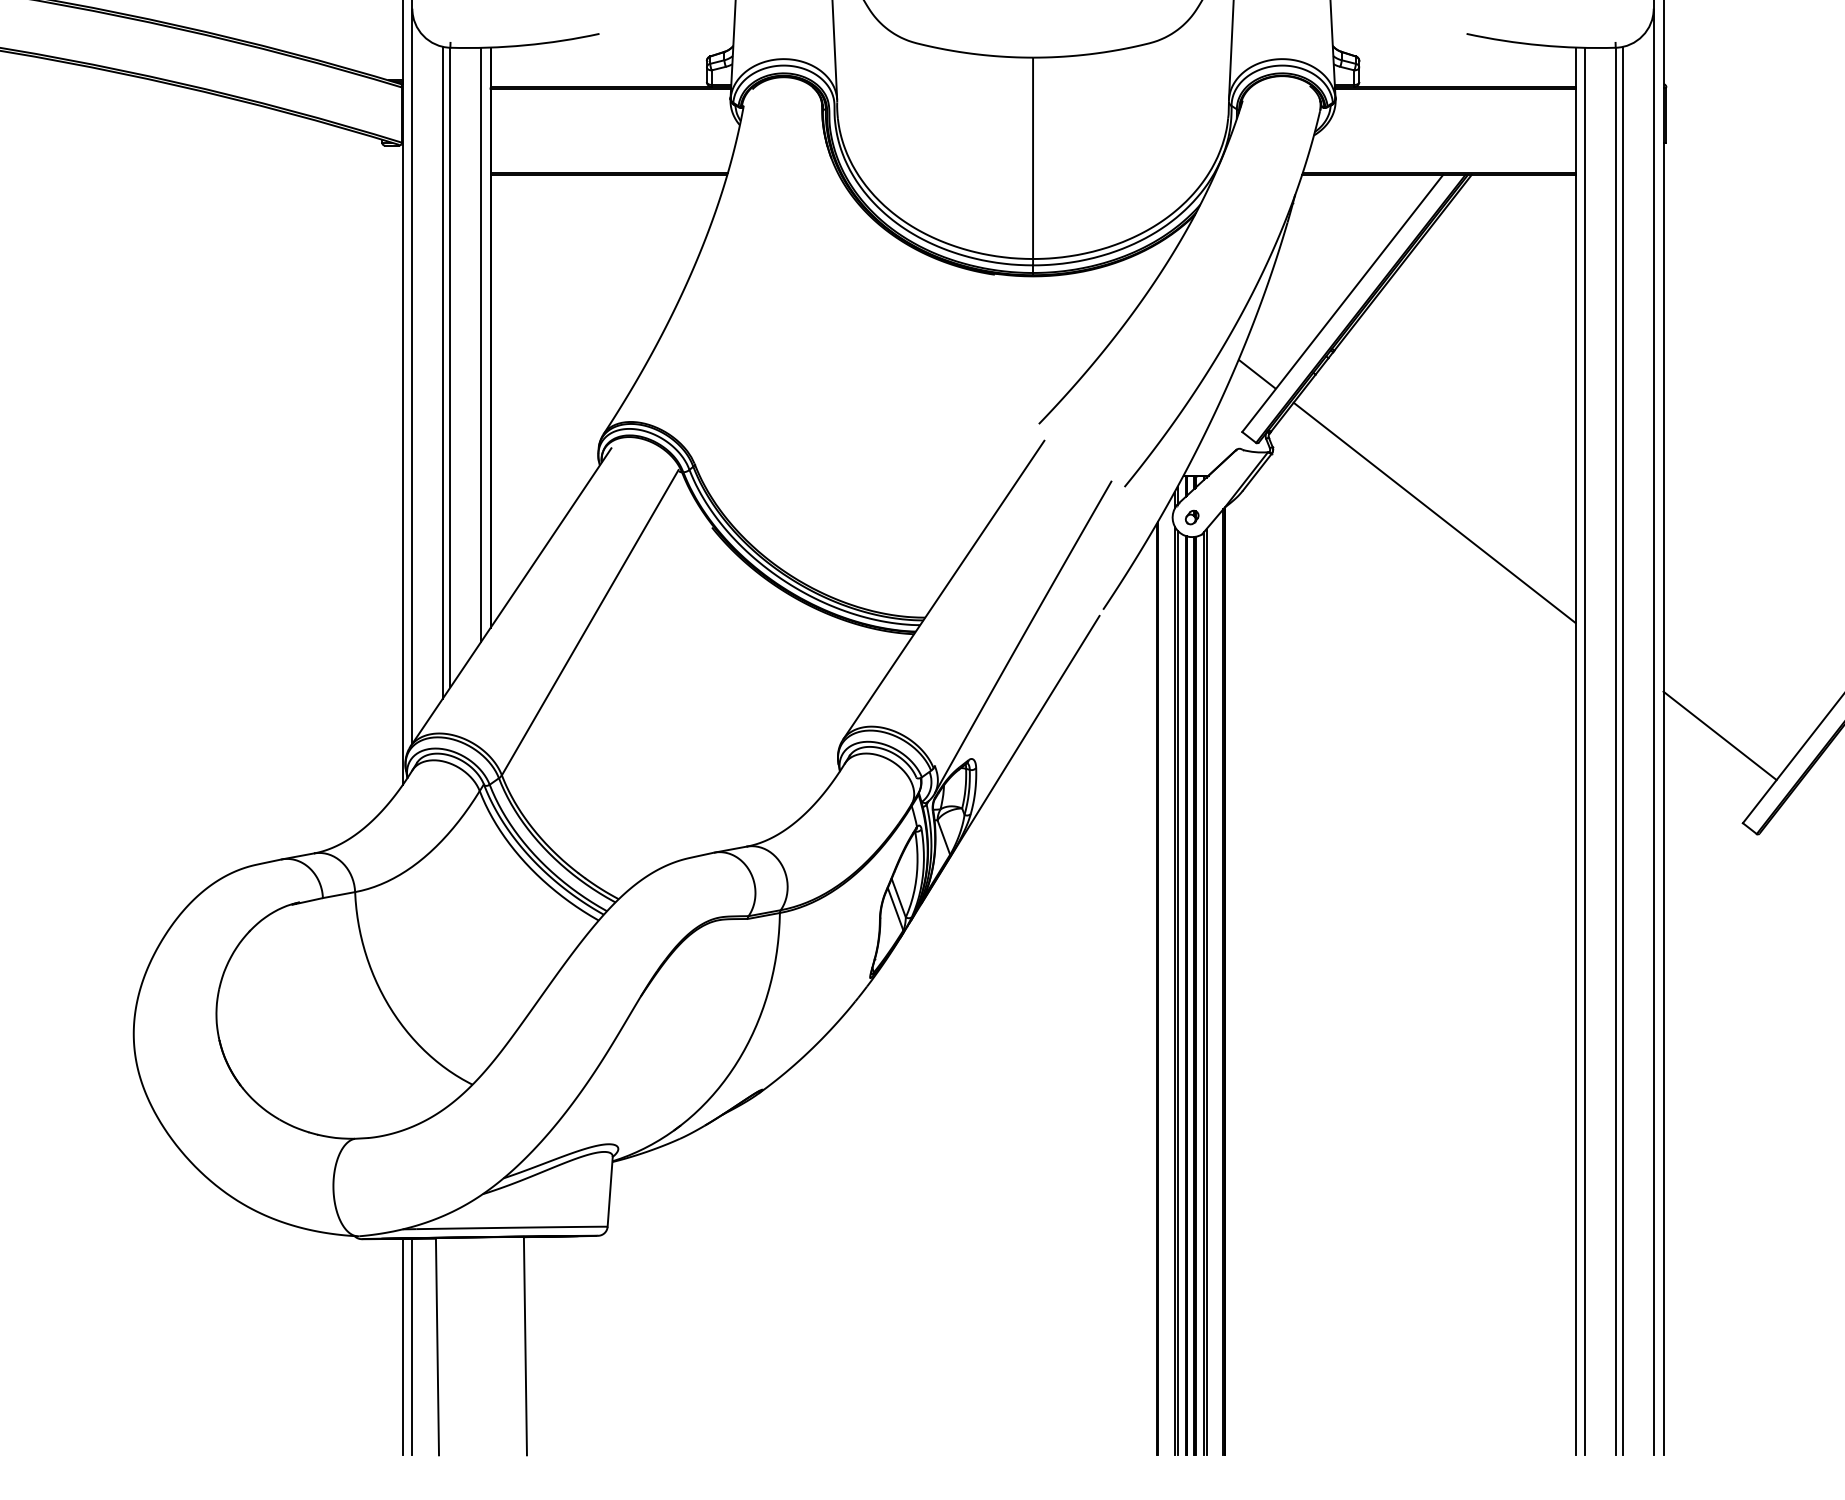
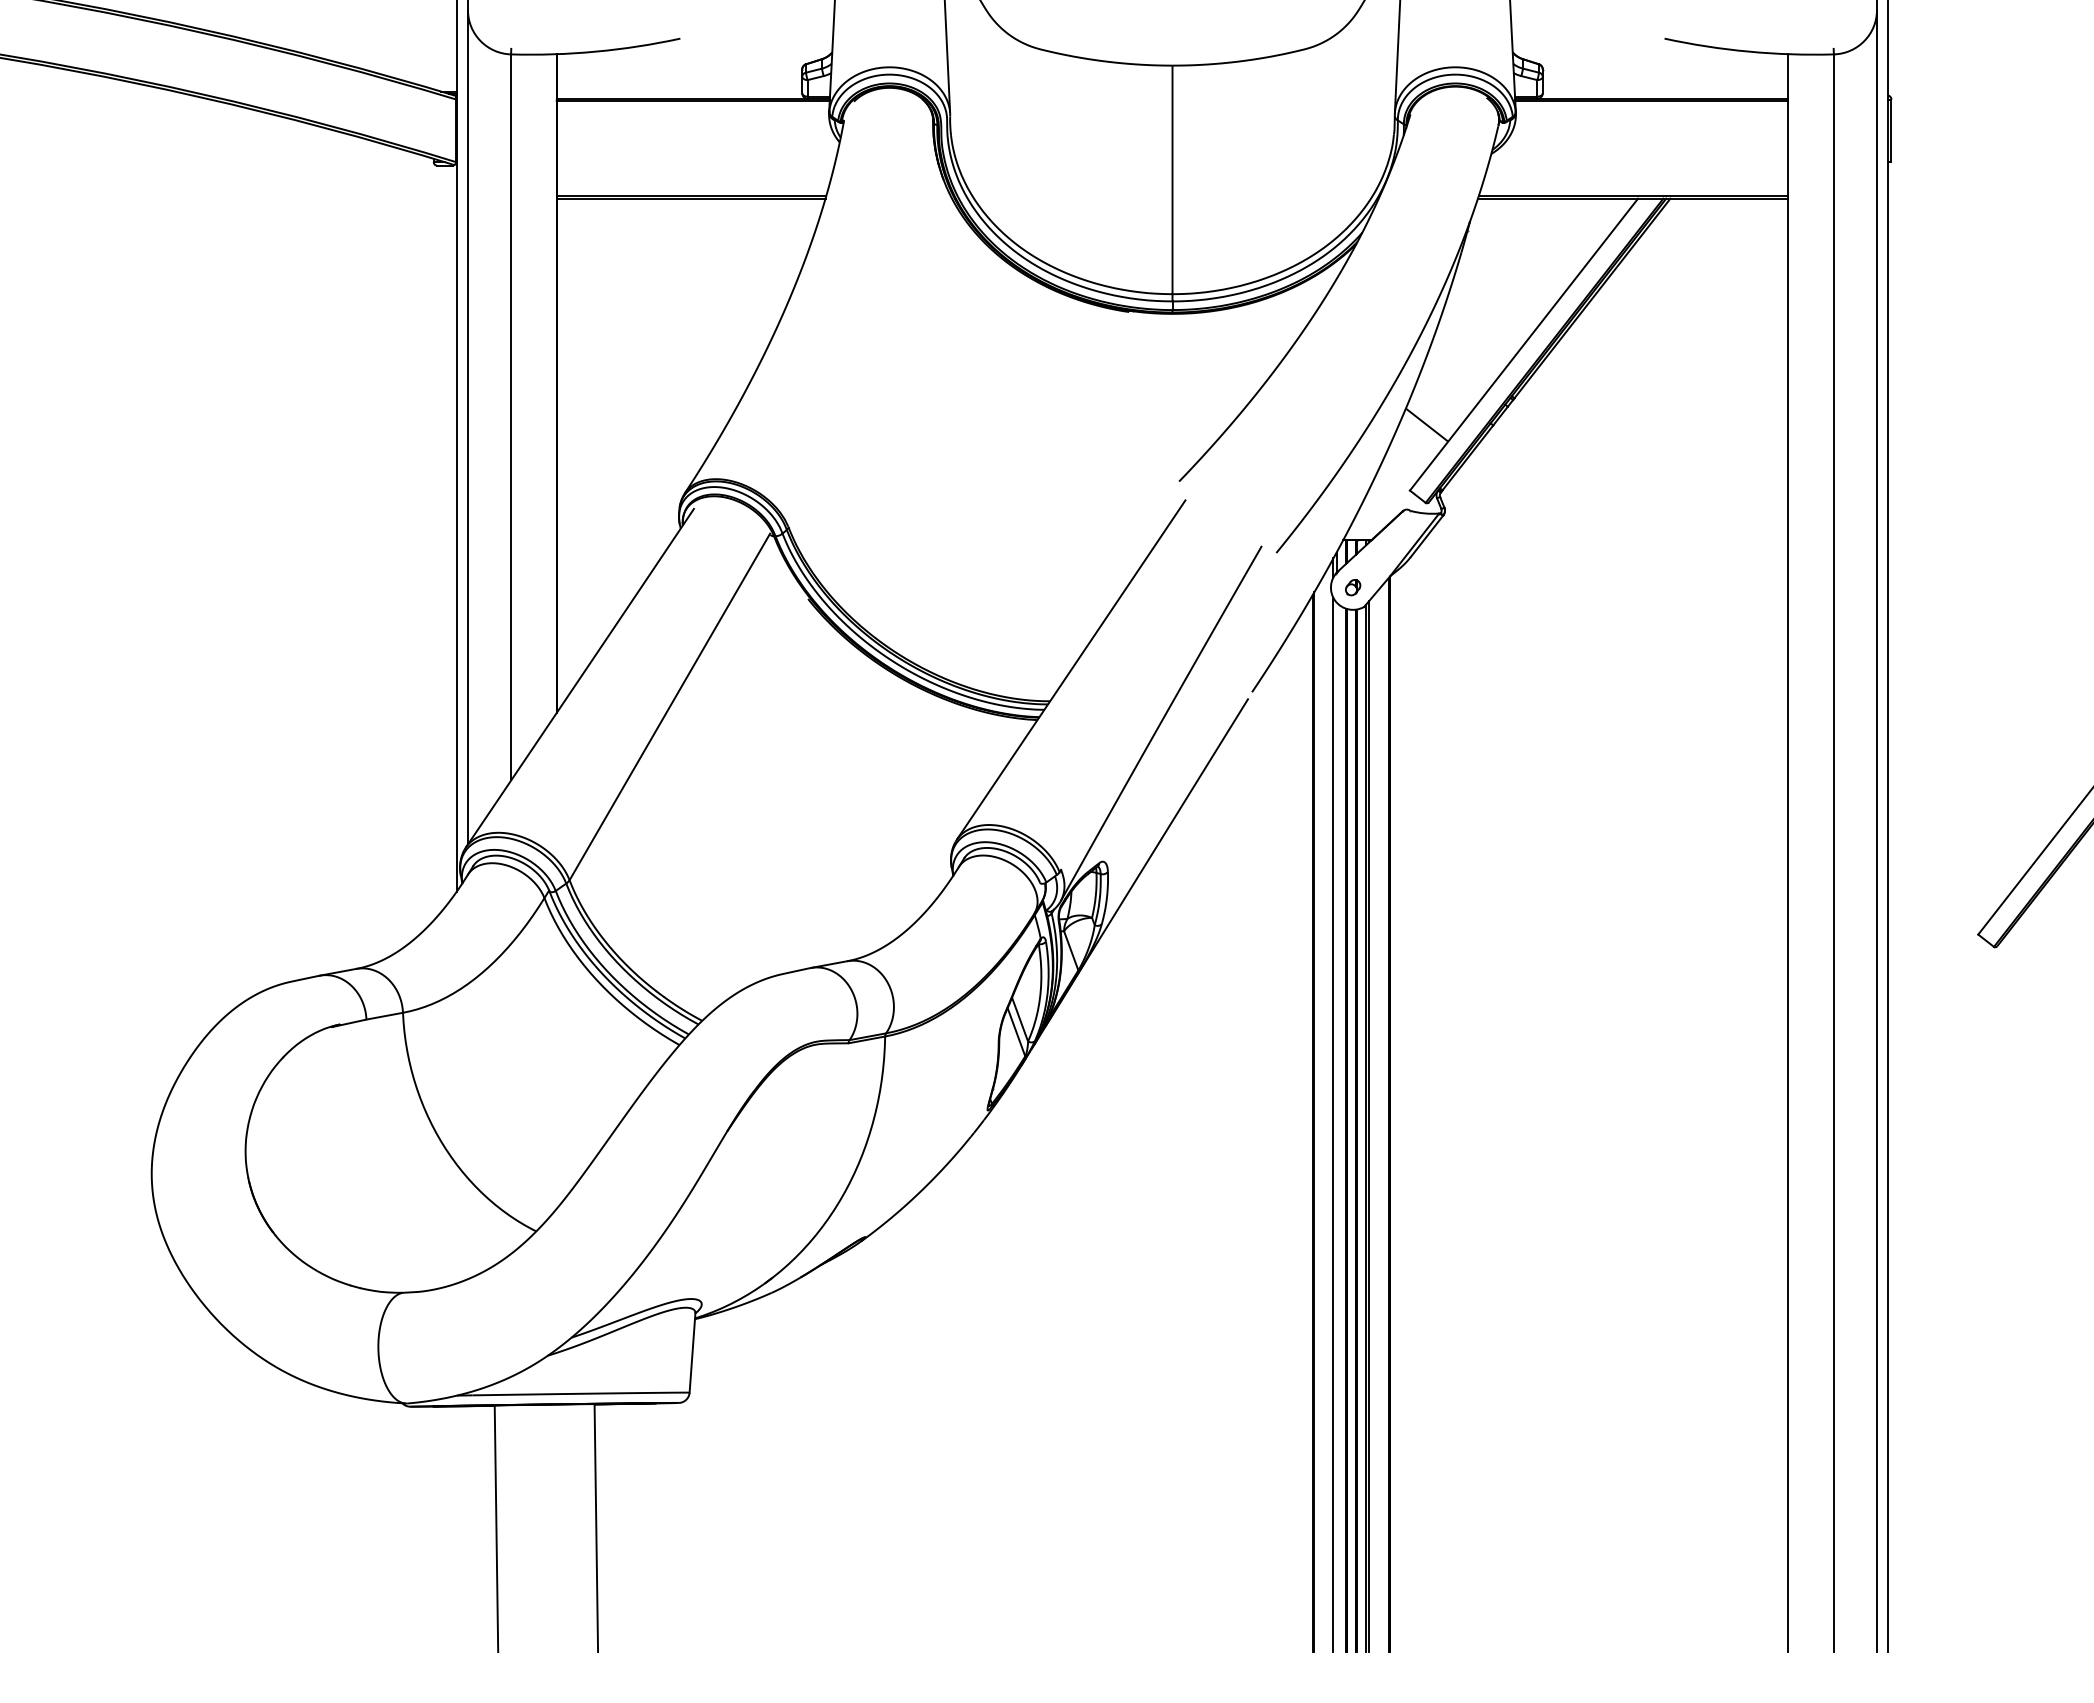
line: (480, 344) -> (545, 391), removed
line: (442, 372) -> (502, 423), removed
line: (1434, 513) -> (1628, 582), removed
line: (1720, 735) -> (1952, 835), removed
line: (1623, 750) -> (1842, 852), removed
line: (1585, 751) -> (1799, 853), removed
line: (1177, 993) -> (1336, 1127), removed
line: (402, 1347) -> (456, 1529), removed
line: (411, 1347) -> (467, 1529), removed

